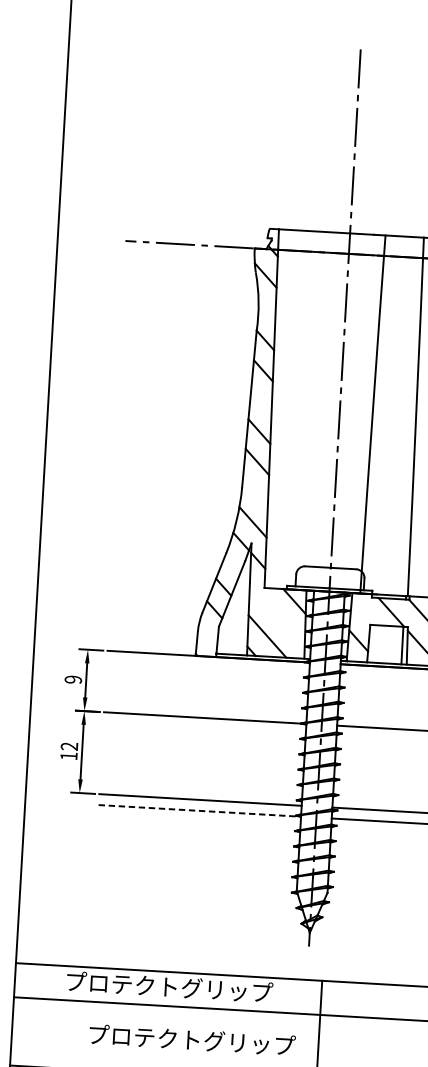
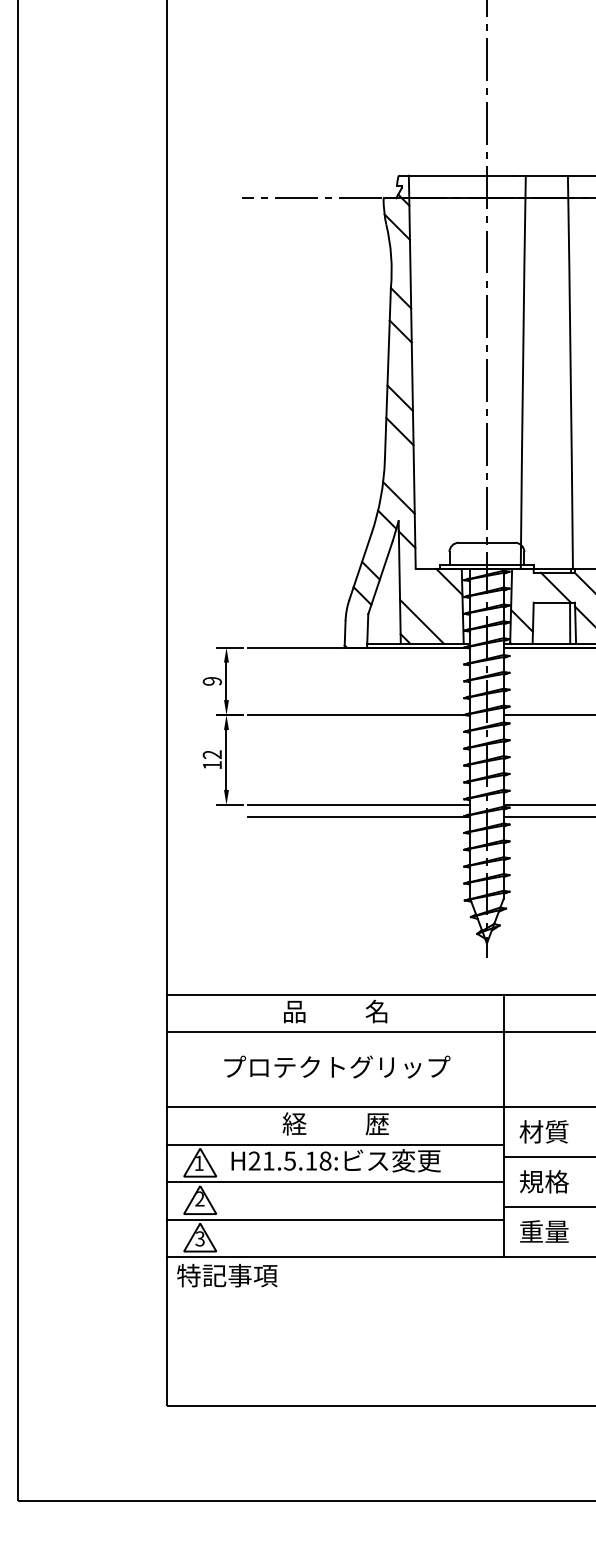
line: (200, 810) -> (359, 816), dashed -> solid
text: (170, 987) -> (337, 1011), プロテクトグリップ -> 品          名
text: (192, 1039) -> (337, 1066), moved

